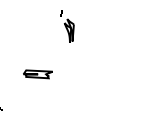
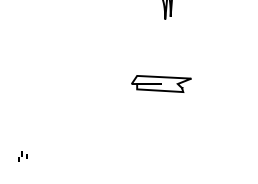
part: (37, 74) -> (160, 84), moved

